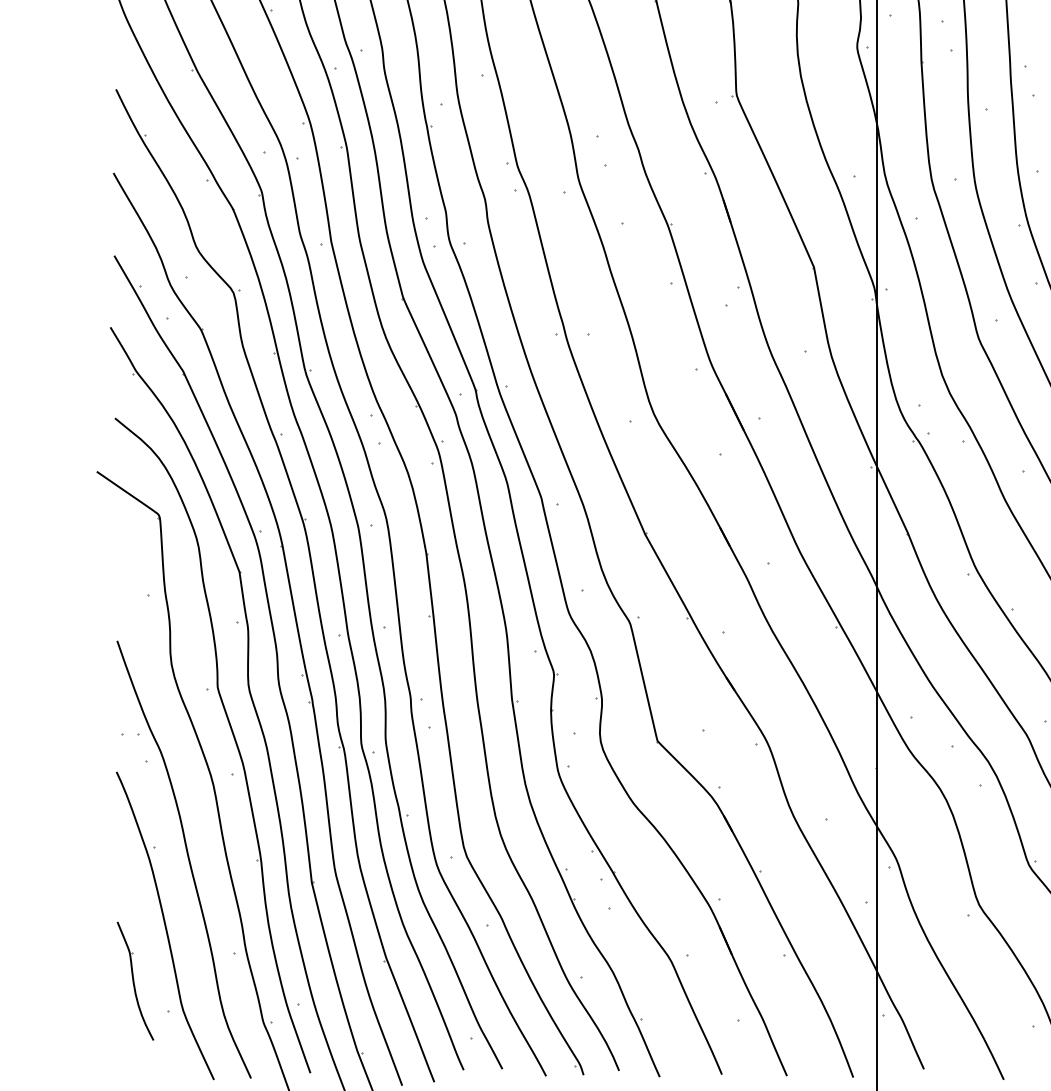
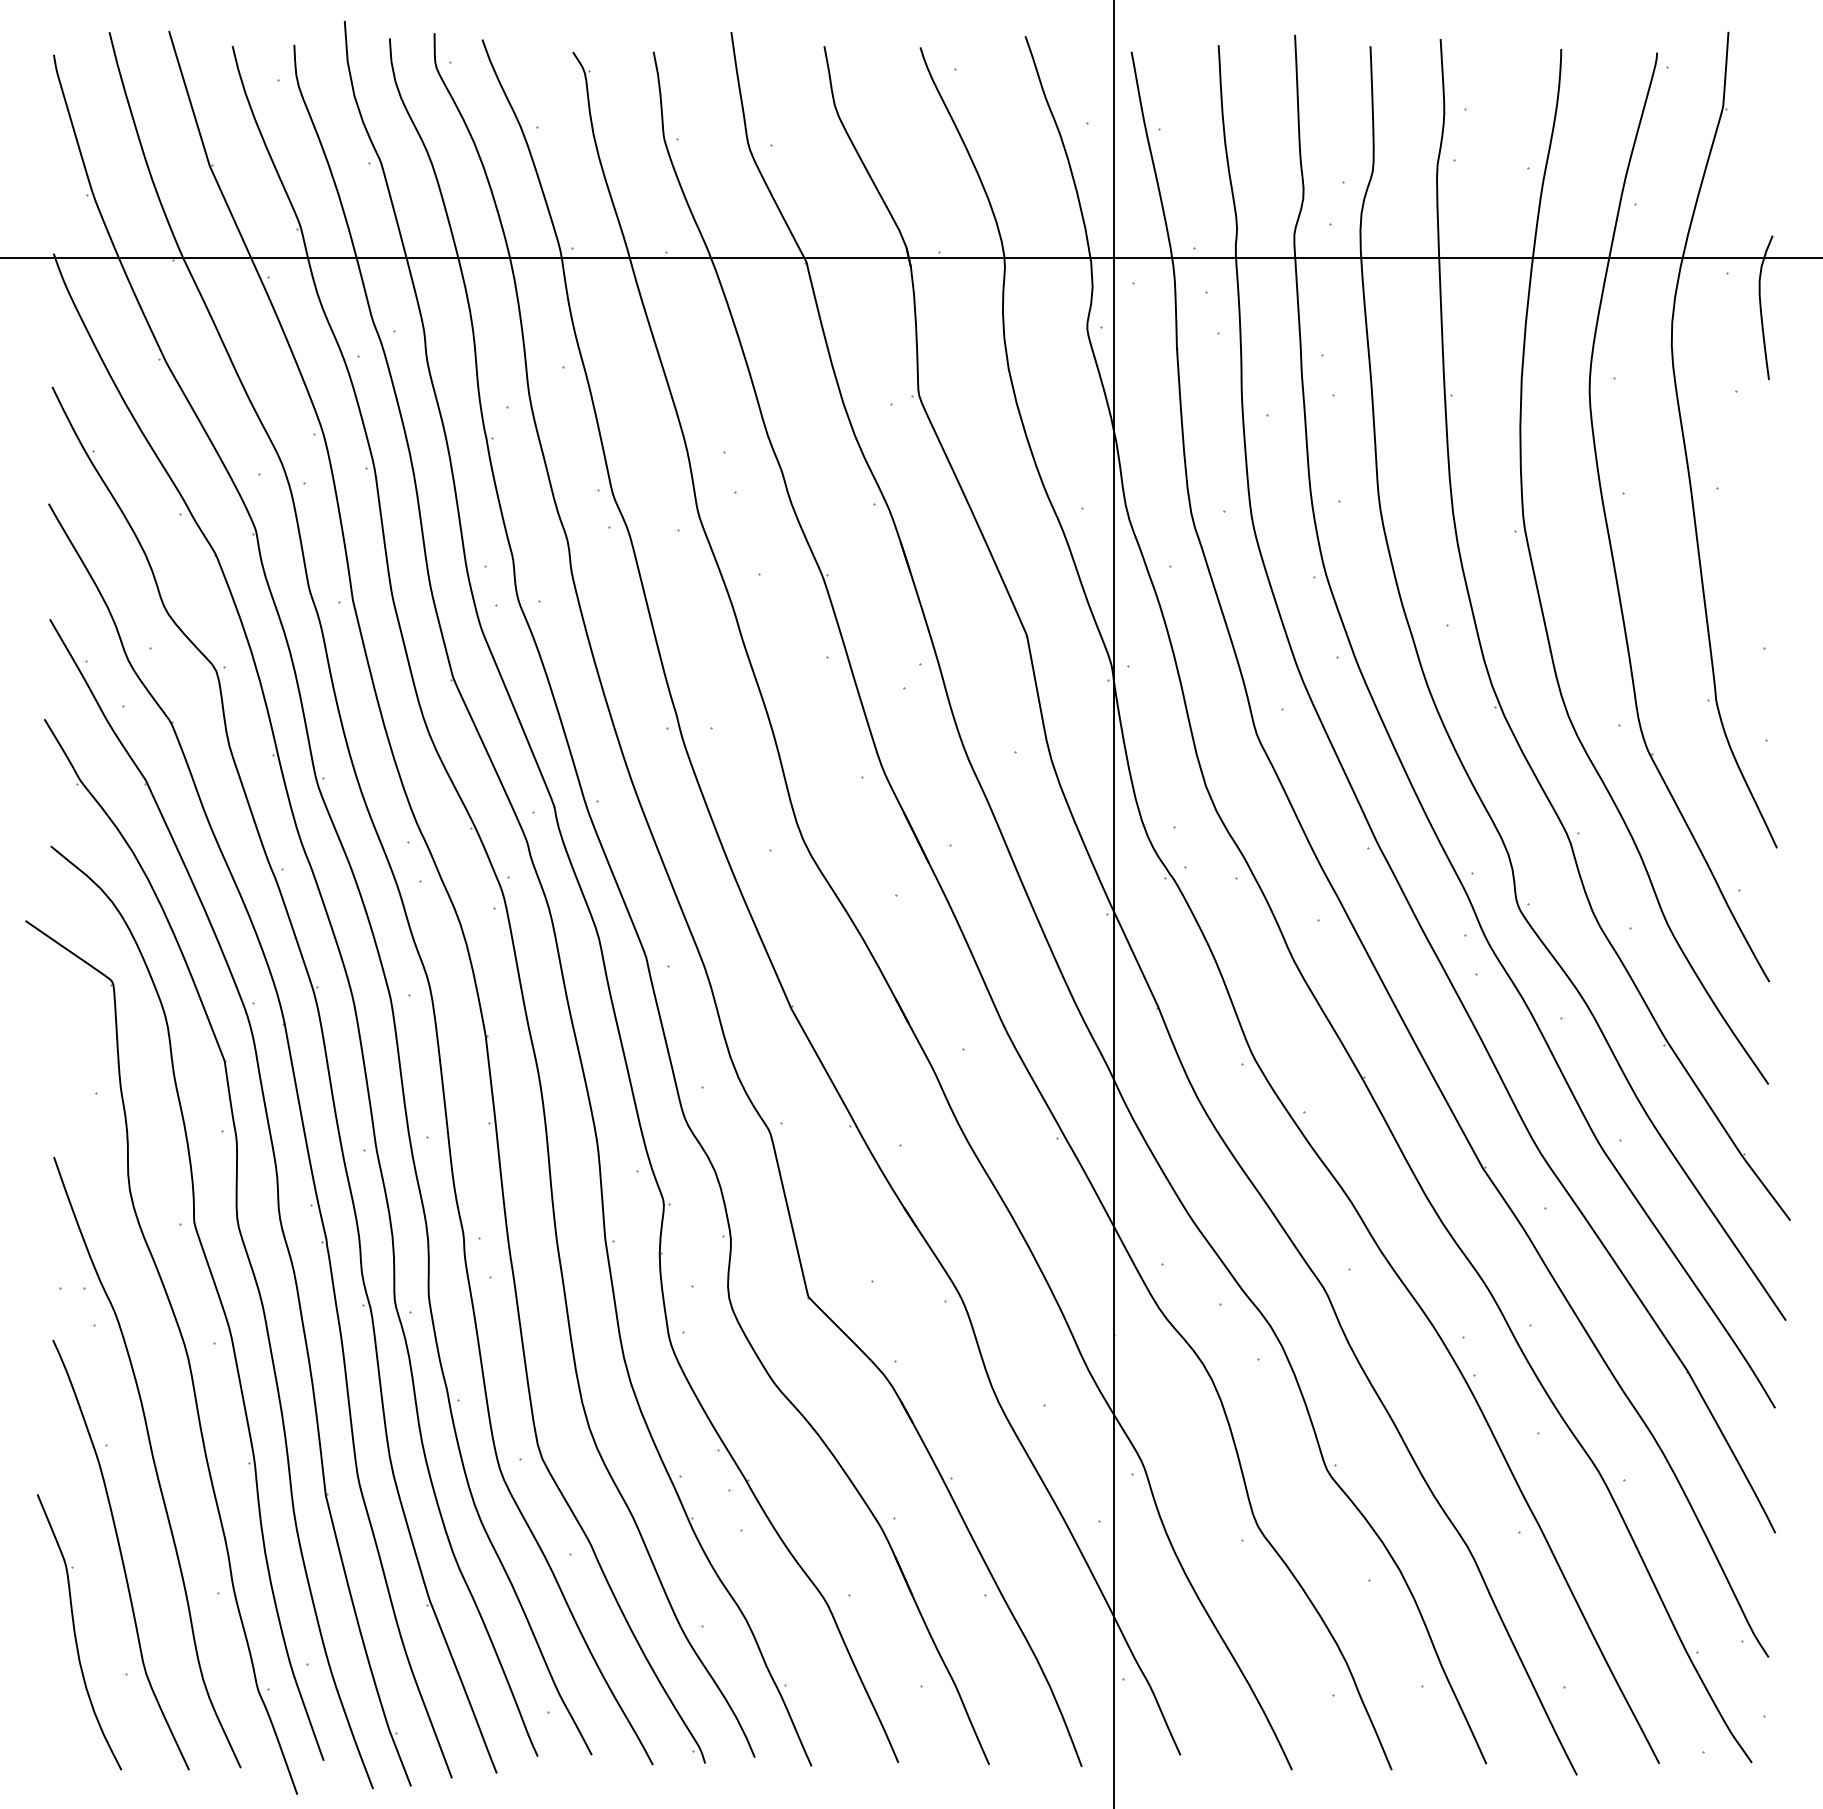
part: (135, 981) -> (79, 1632), size x1.67

